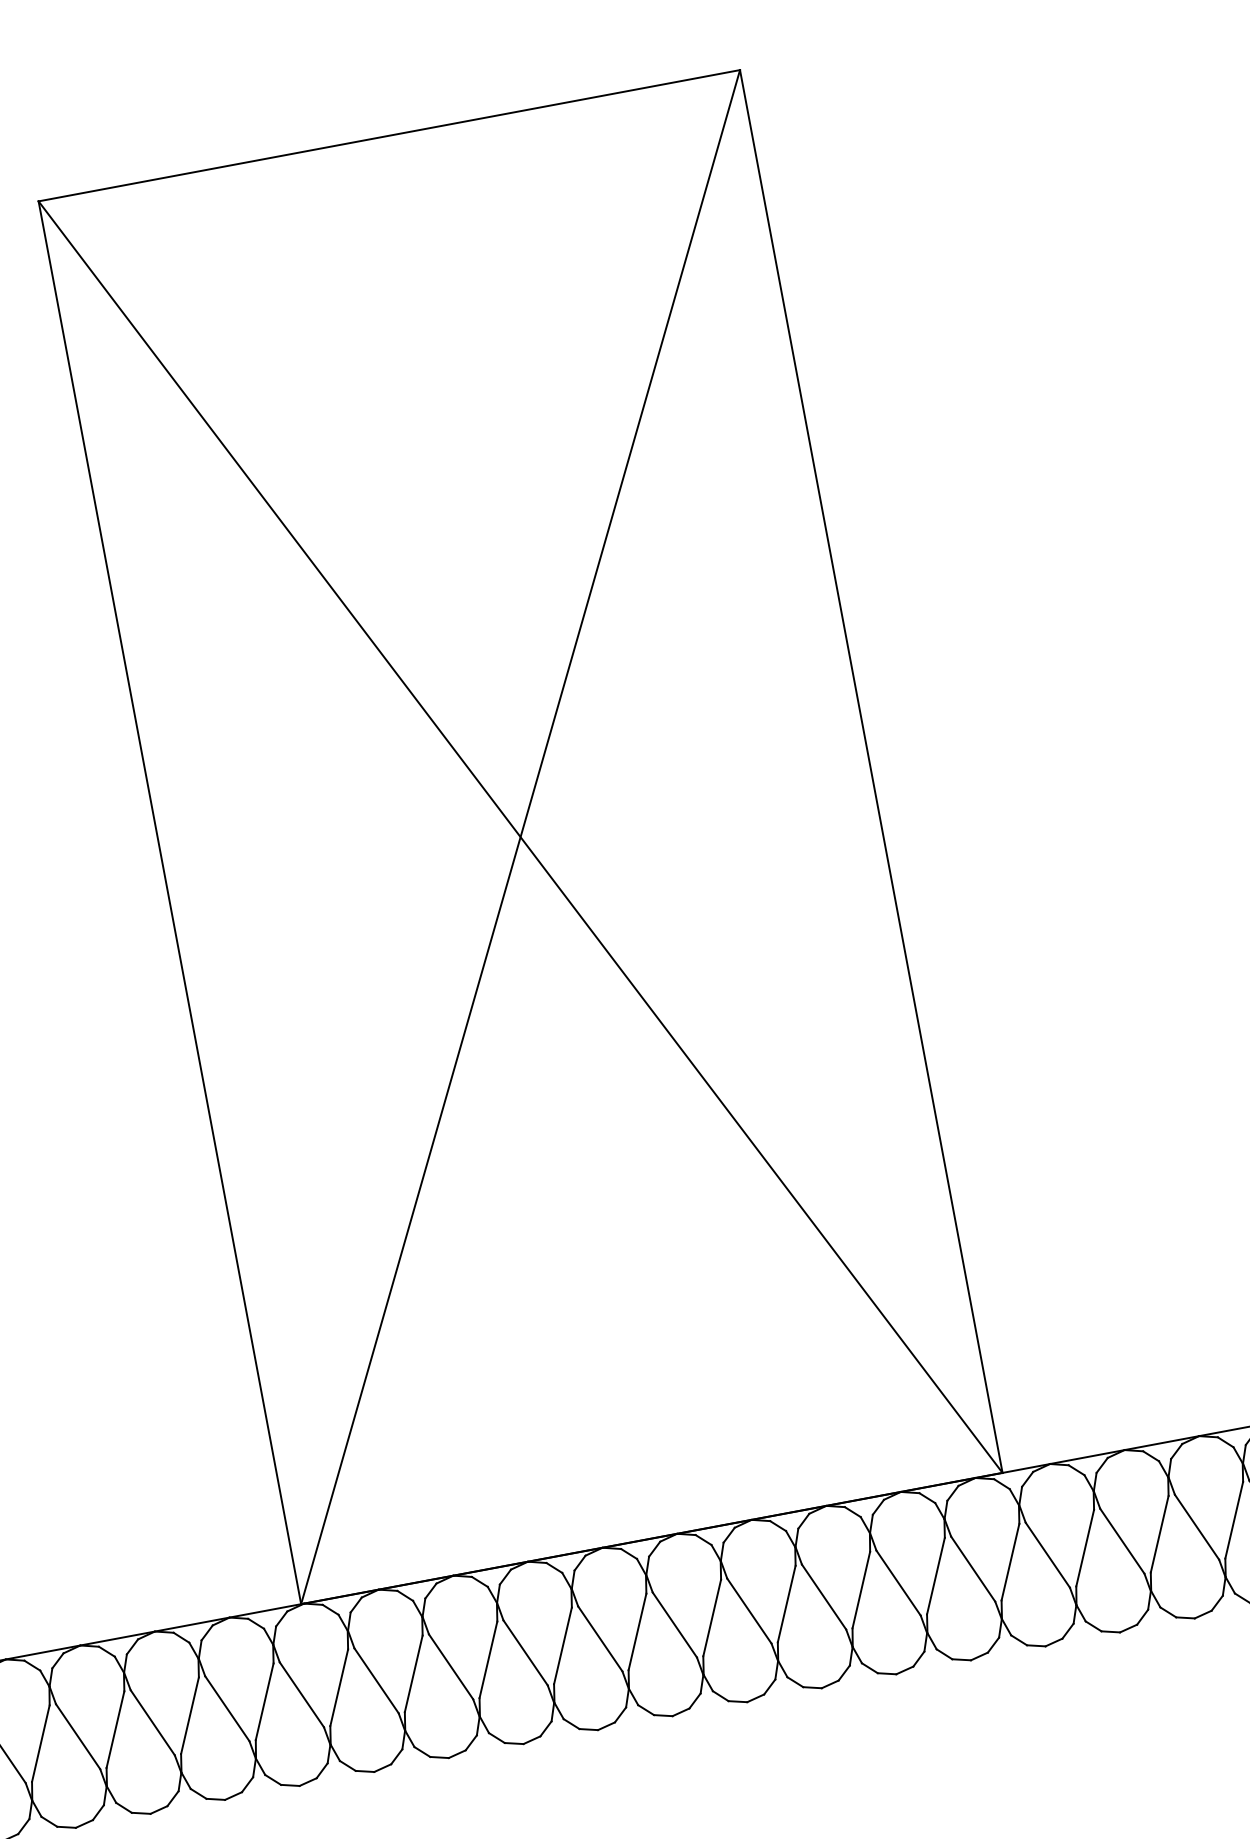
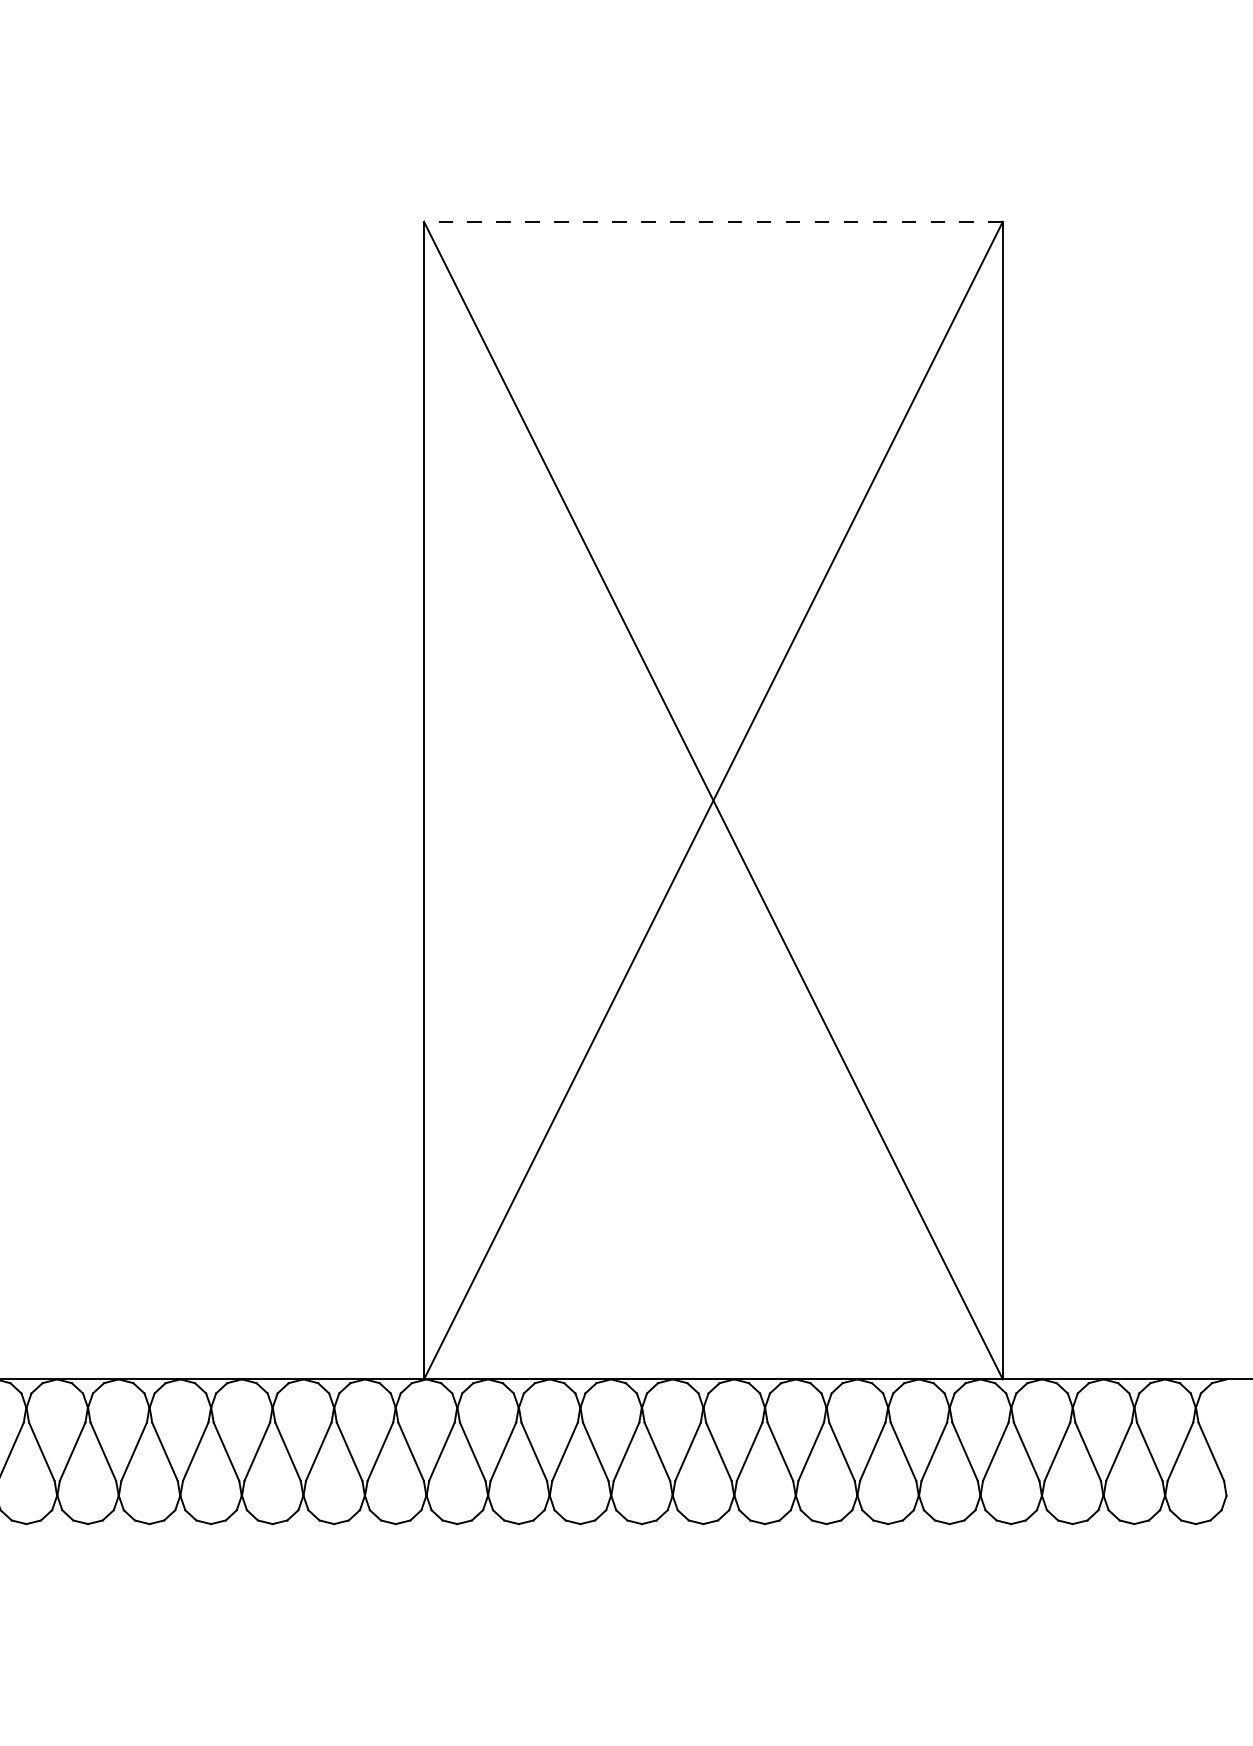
line: (388, 135) -> (712, 221), solid -> dashed

